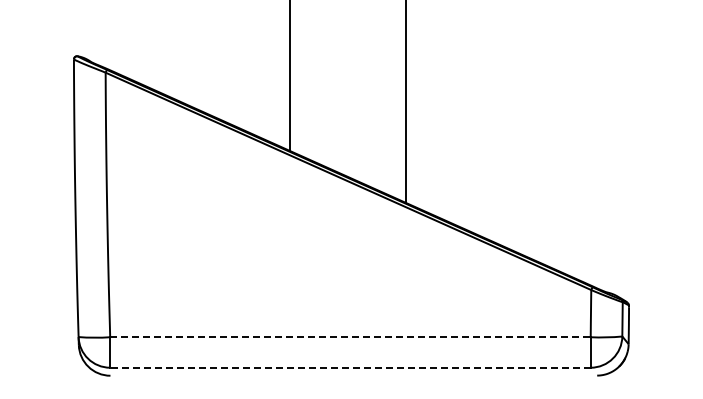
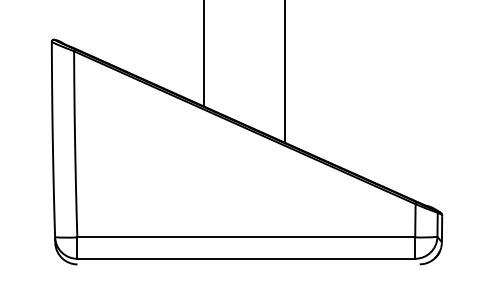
line: (350, 337) -> (246, 237), dashed -> solid
line: (349, 367) -> (245, 258), dashed -> solid

